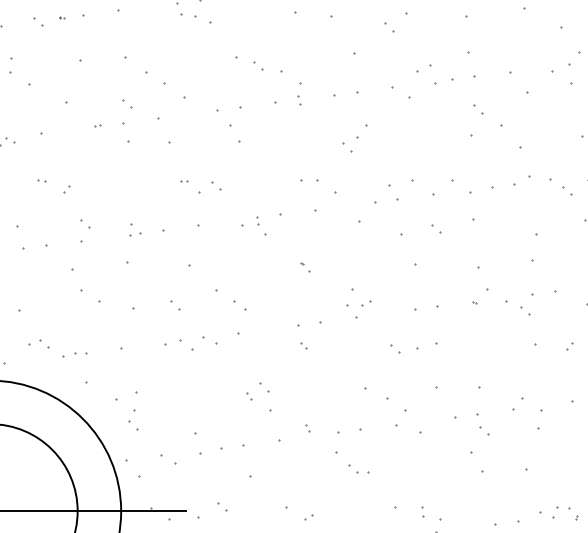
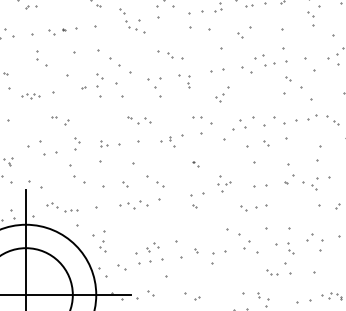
part: (298, 93) -> (188, 81), moved
part: (257, 391) -> (152, 247), moved
part: (359, 469) -> (272, 272), moved

